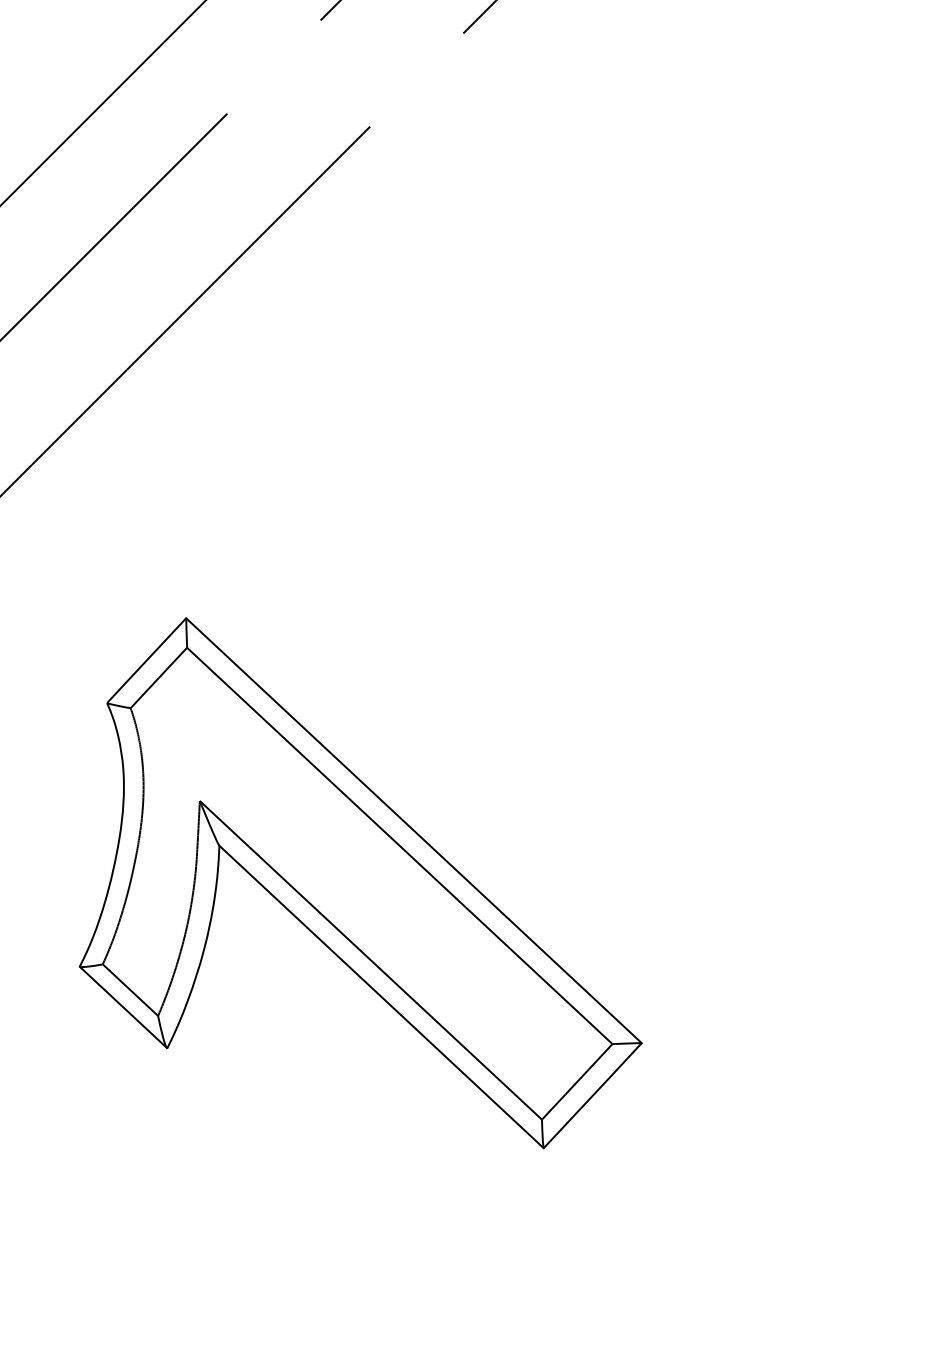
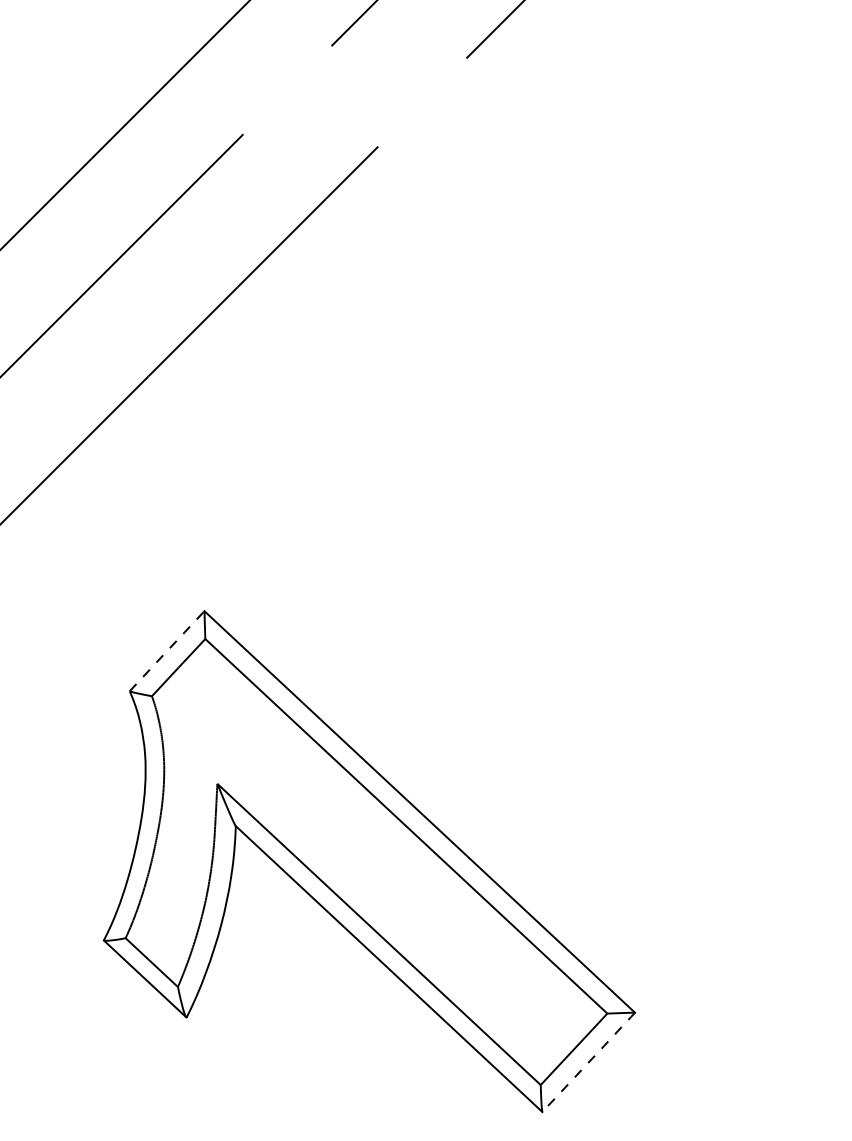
line: (146, 660) -> (166, 651), solid -> dashed
line: (592, 1095) -> (588, 1062), solid -> dashed

